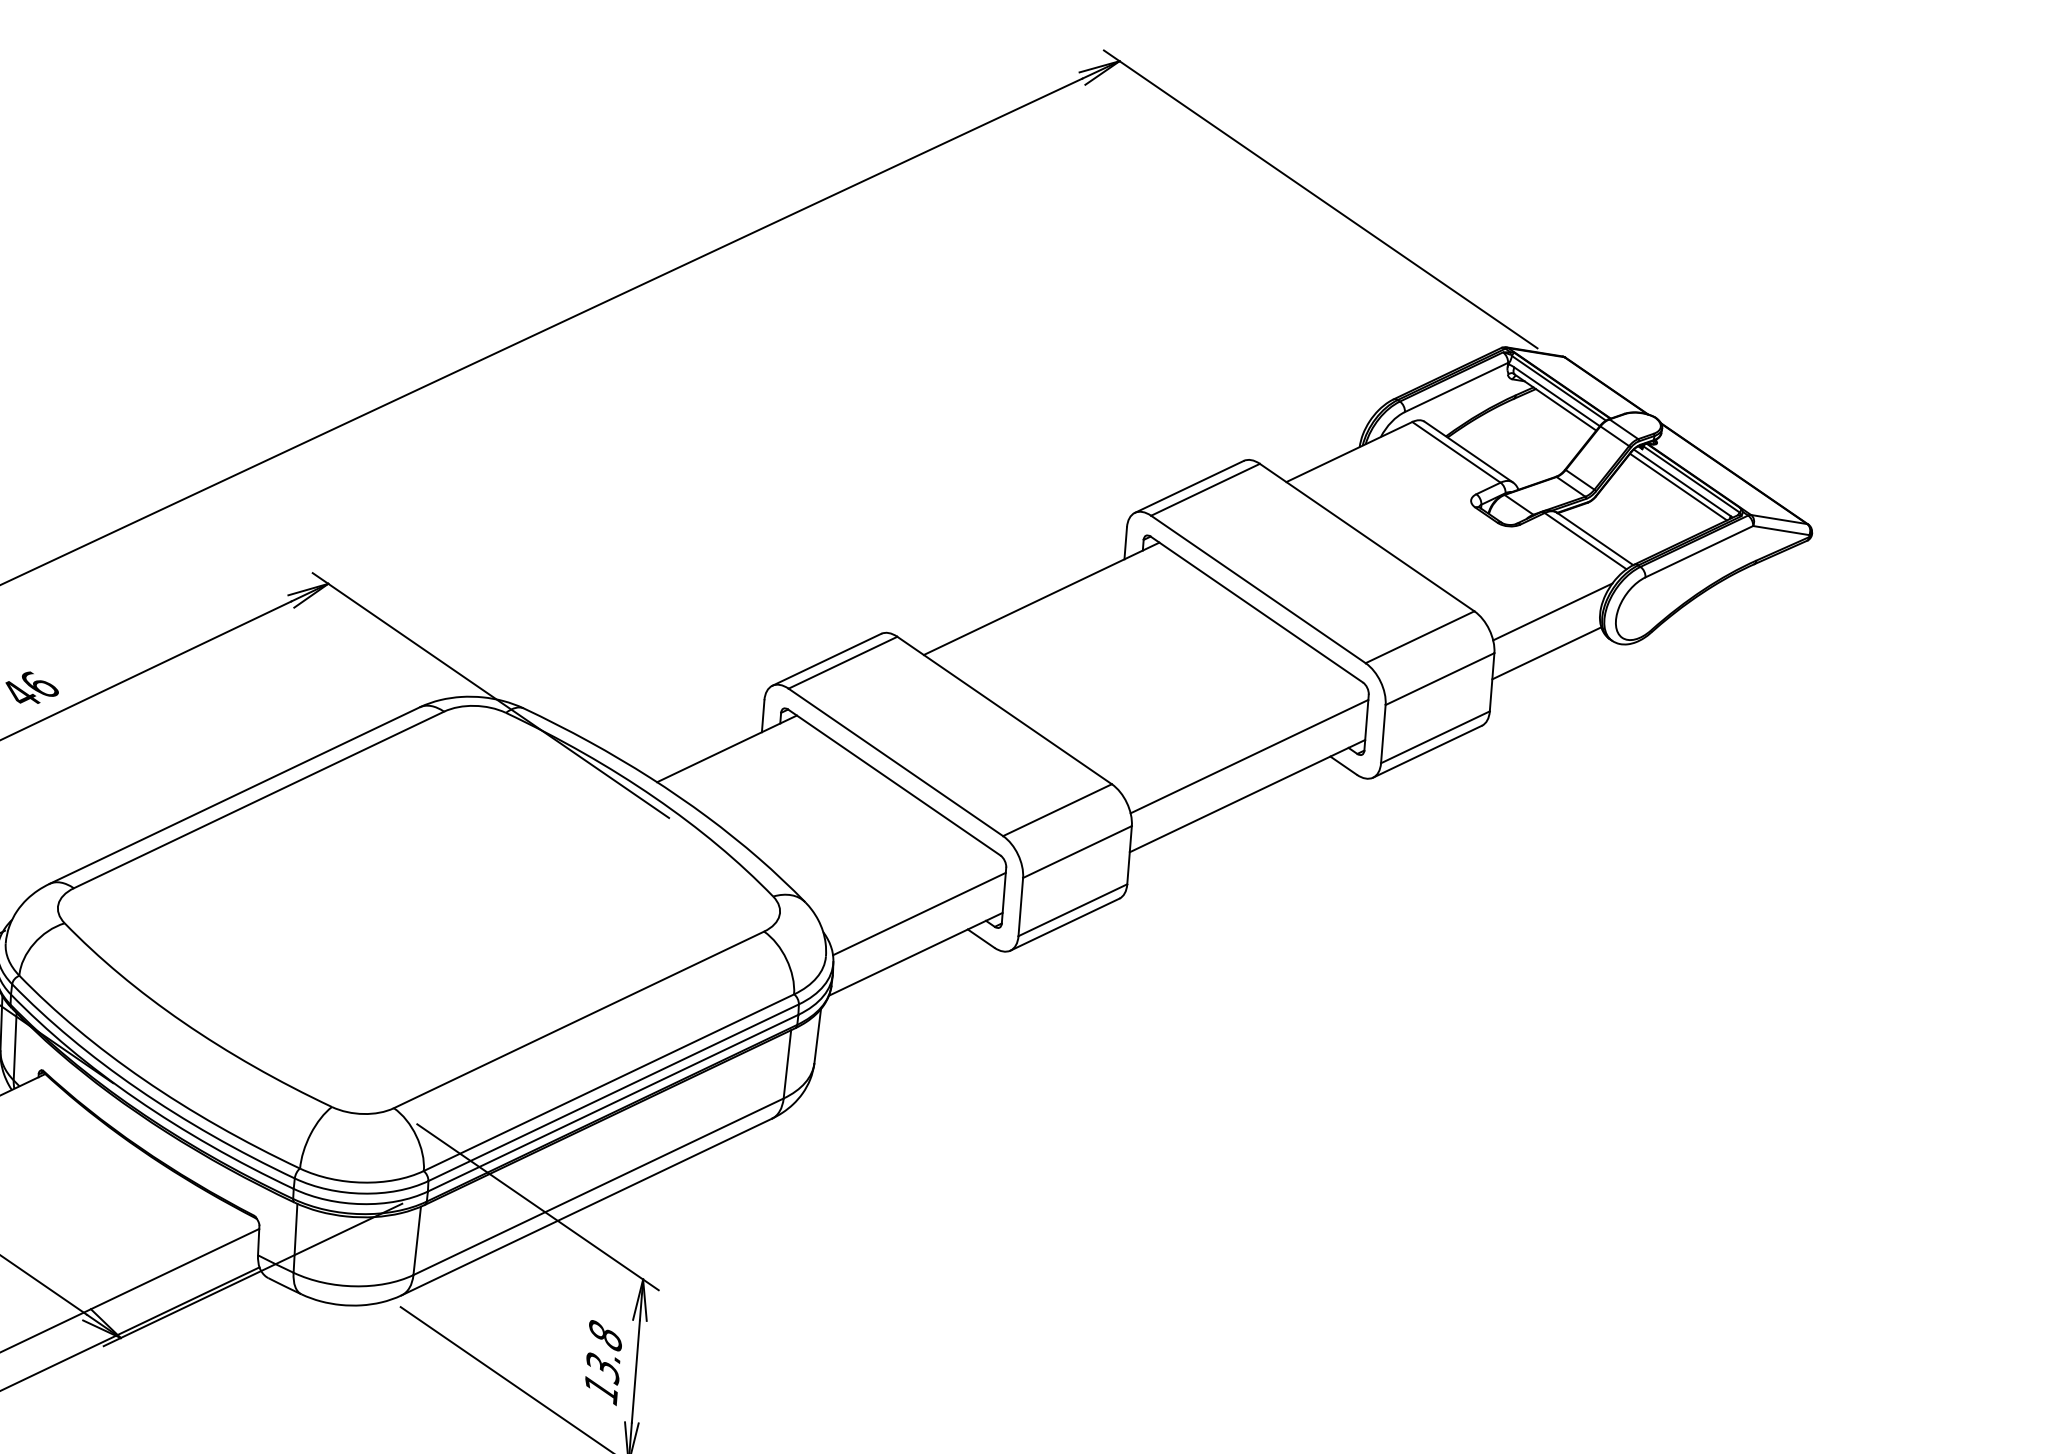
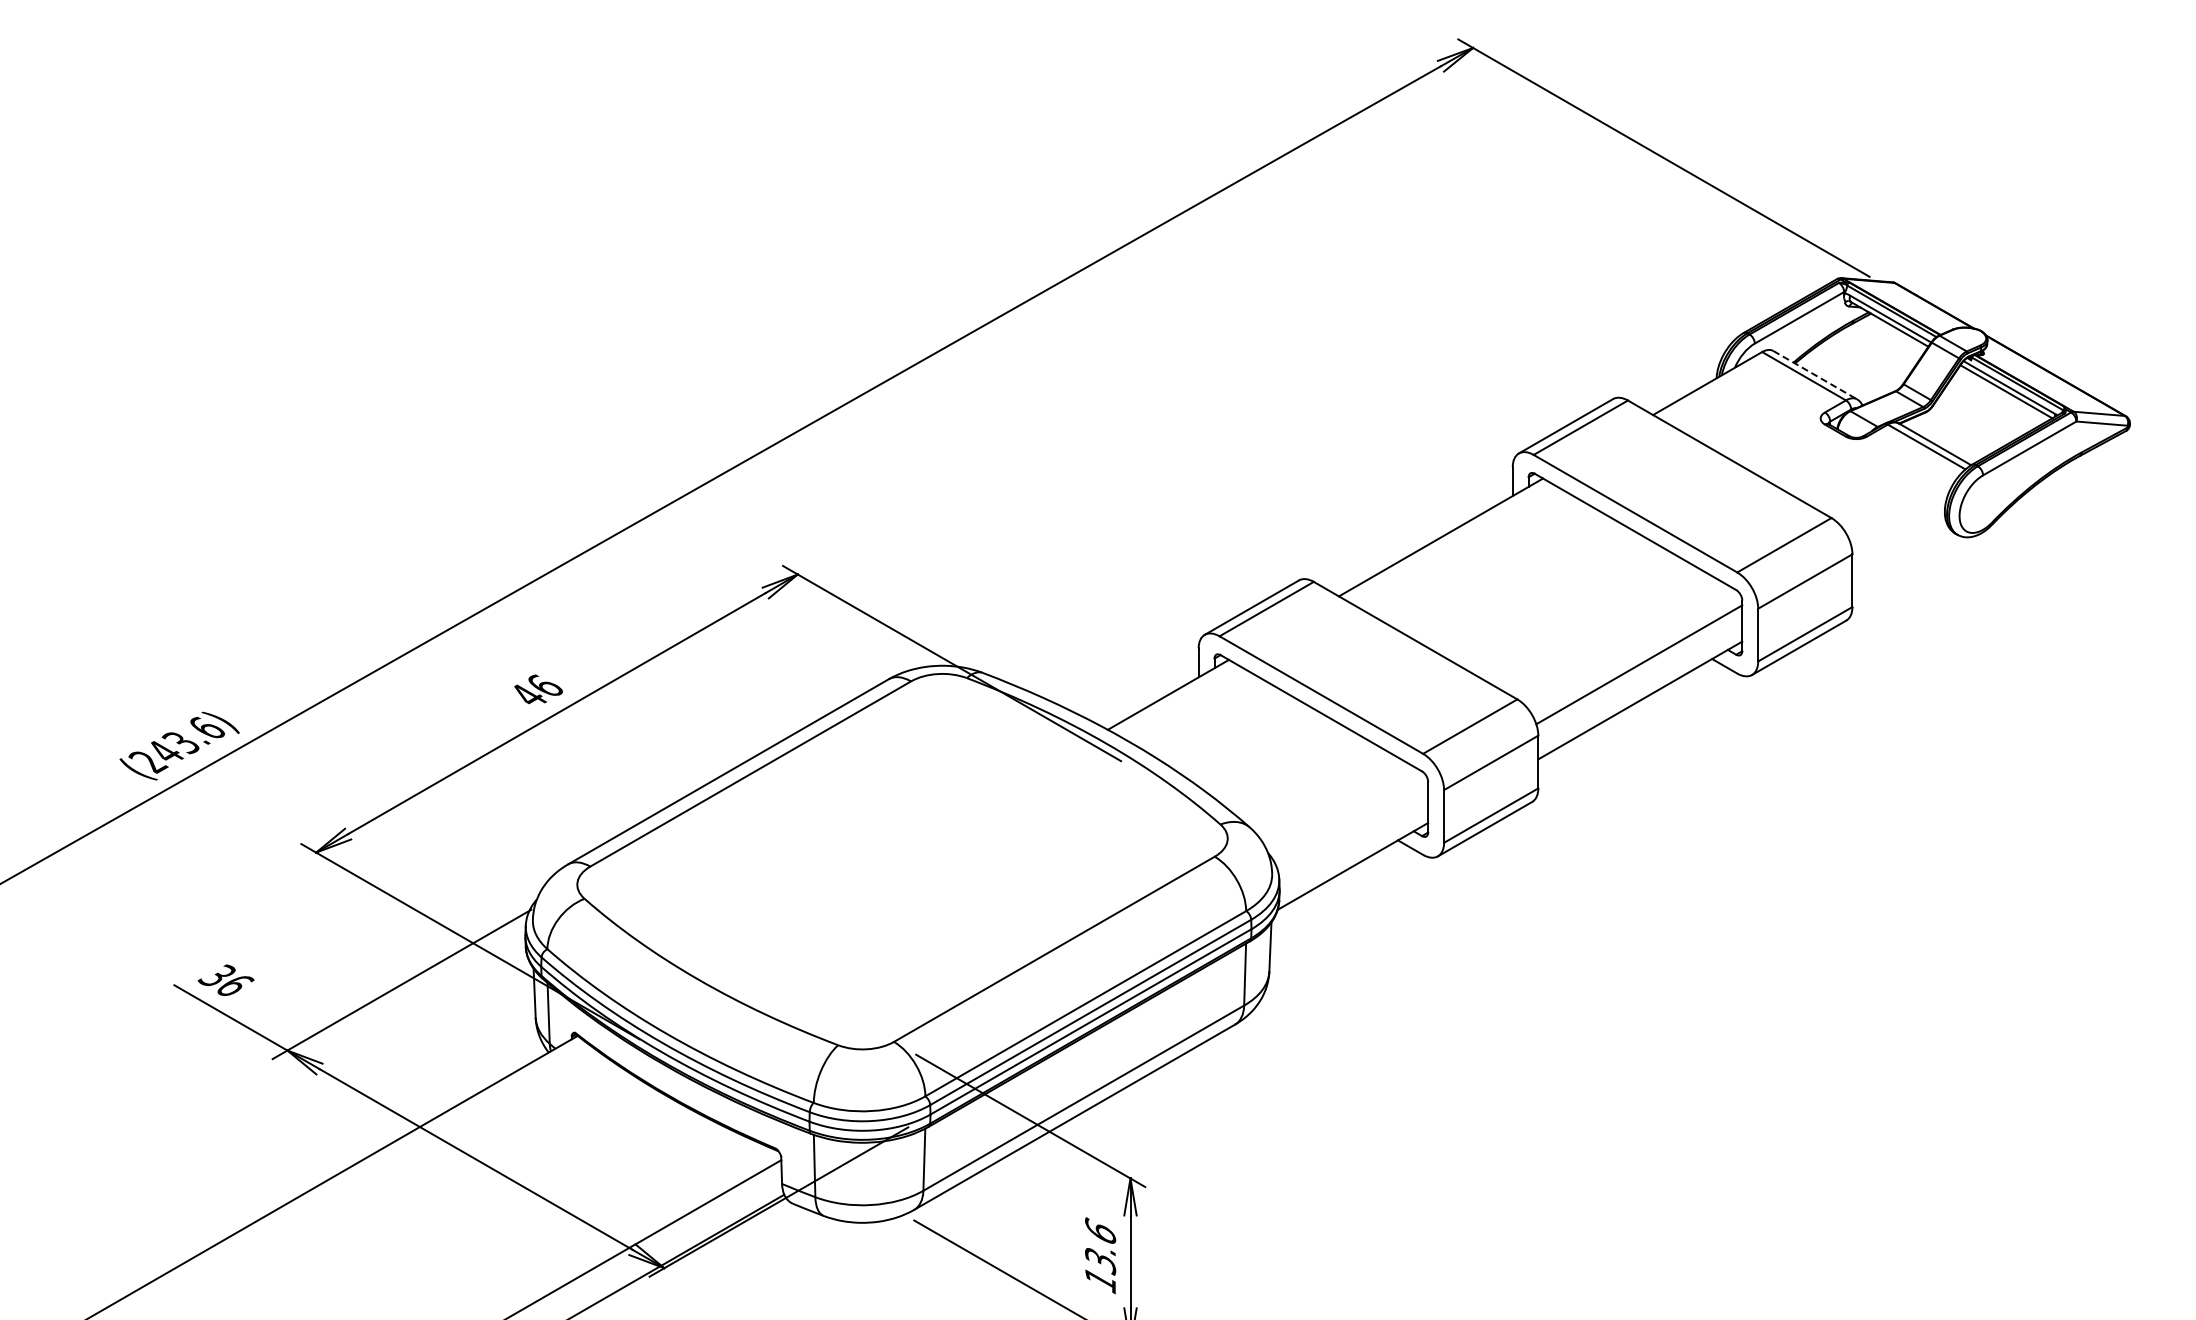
line: (1469, 452) -> (1815, 375), solid -> dashed
line: (1552, 611) -> (1901, 512), removed
line: (1546, 653) -> (1899, 550), removed
line: (919, 913) -> (1353, 829), removed
text: (605, 1334) -> (1100, 1230), 13.8 -> 13.6

